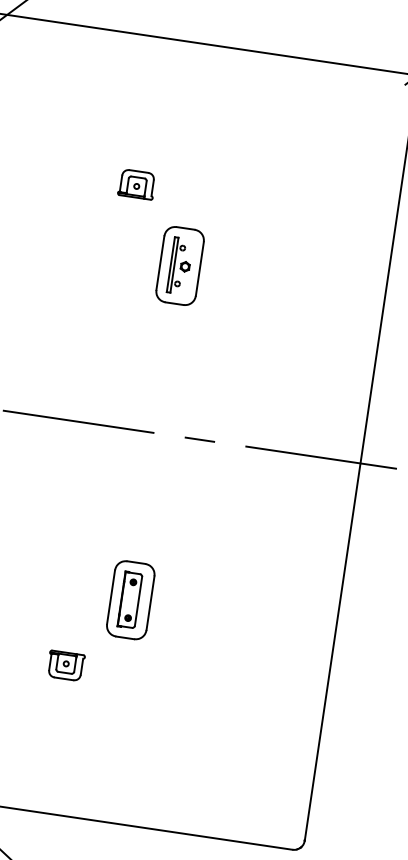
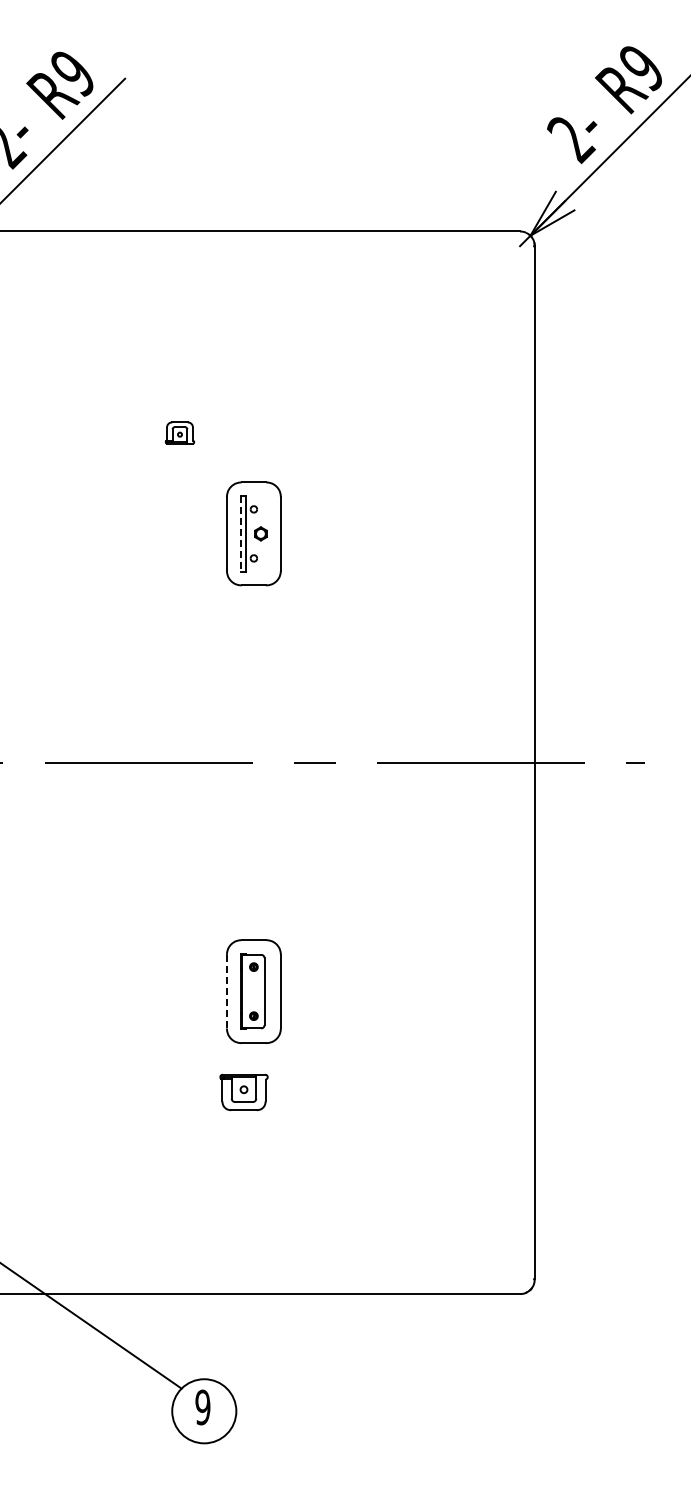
part: (136, 183) -> (179, 432), size x0.6
line: (171, 264) -> (241, 533), solid -> dashed
line: (110, 597) -> (226, 991), solid -> dashed
part: (65, 665) -> (243, 1092), moved

